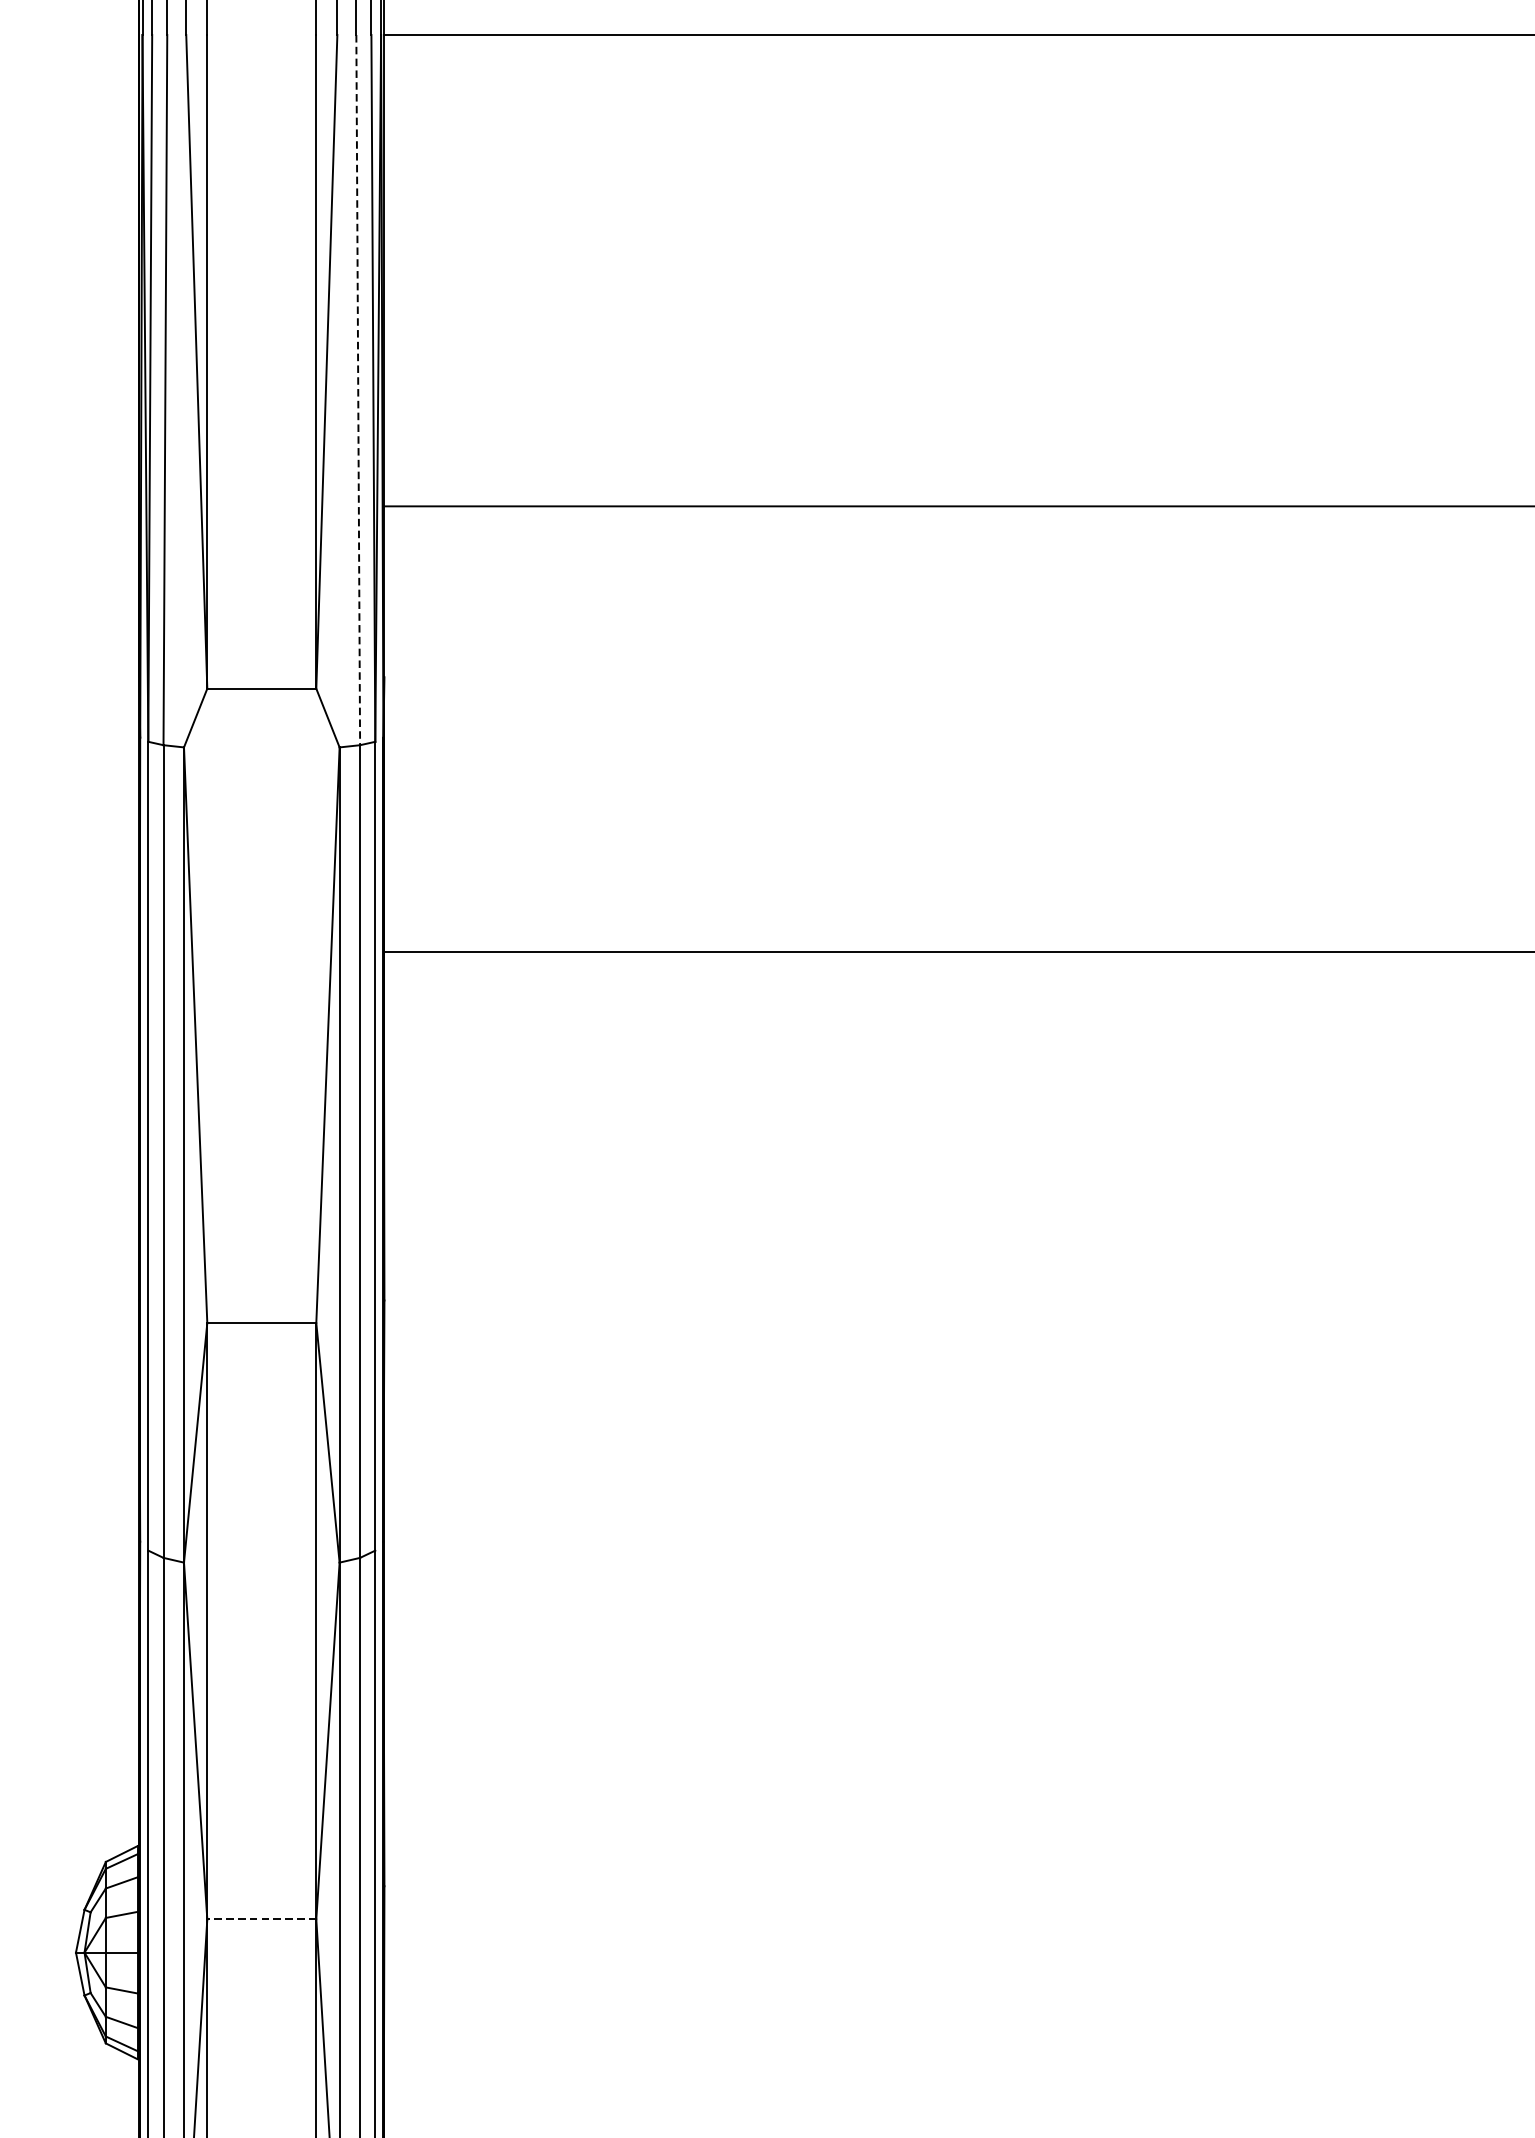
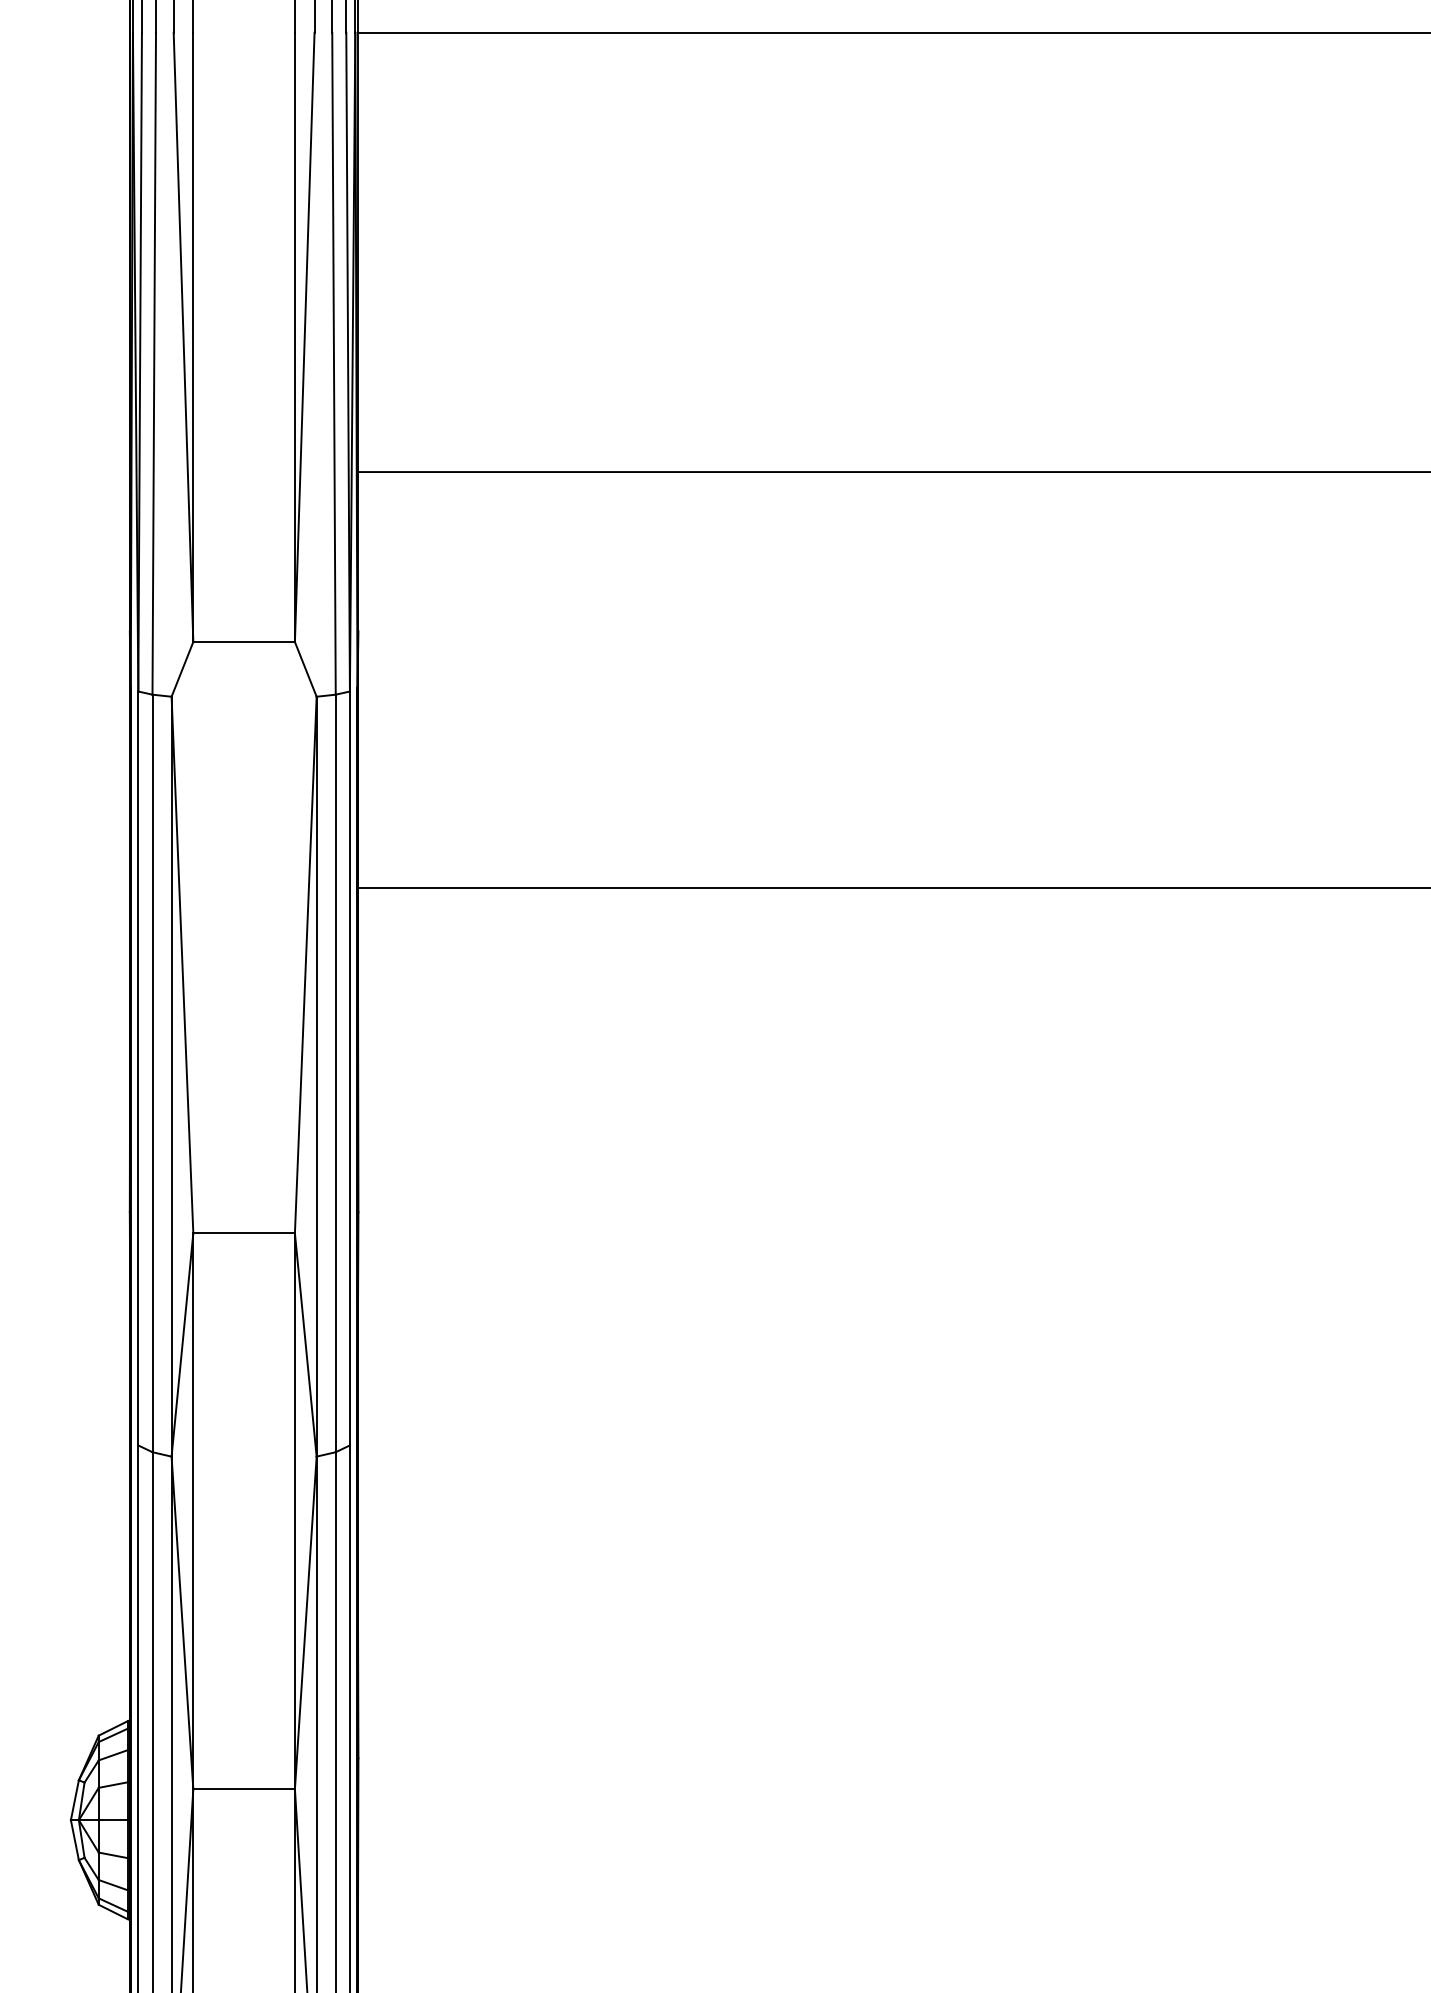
line: (358, 389) -> (334, 363), dashed -> solid
line: (262, 1919) -> (244, 1789), dashed -> solid

